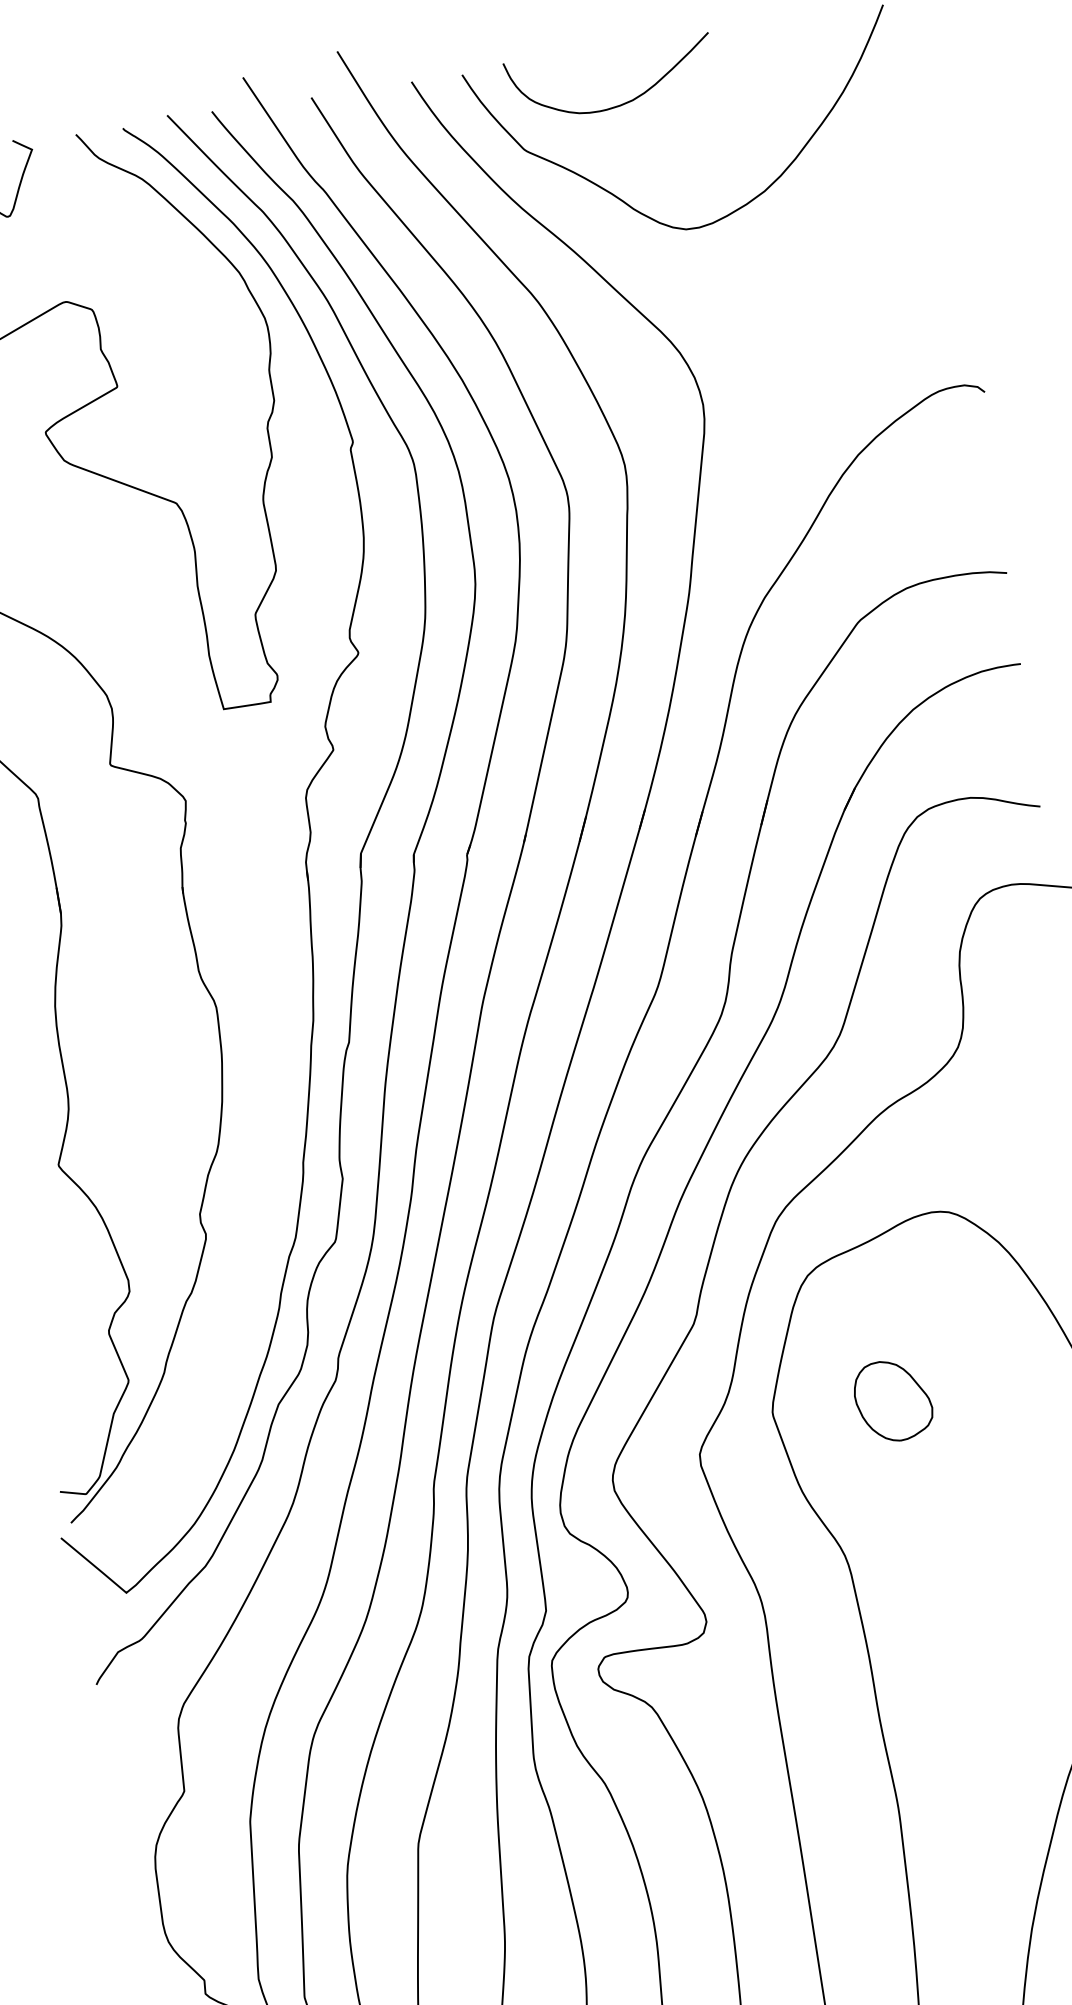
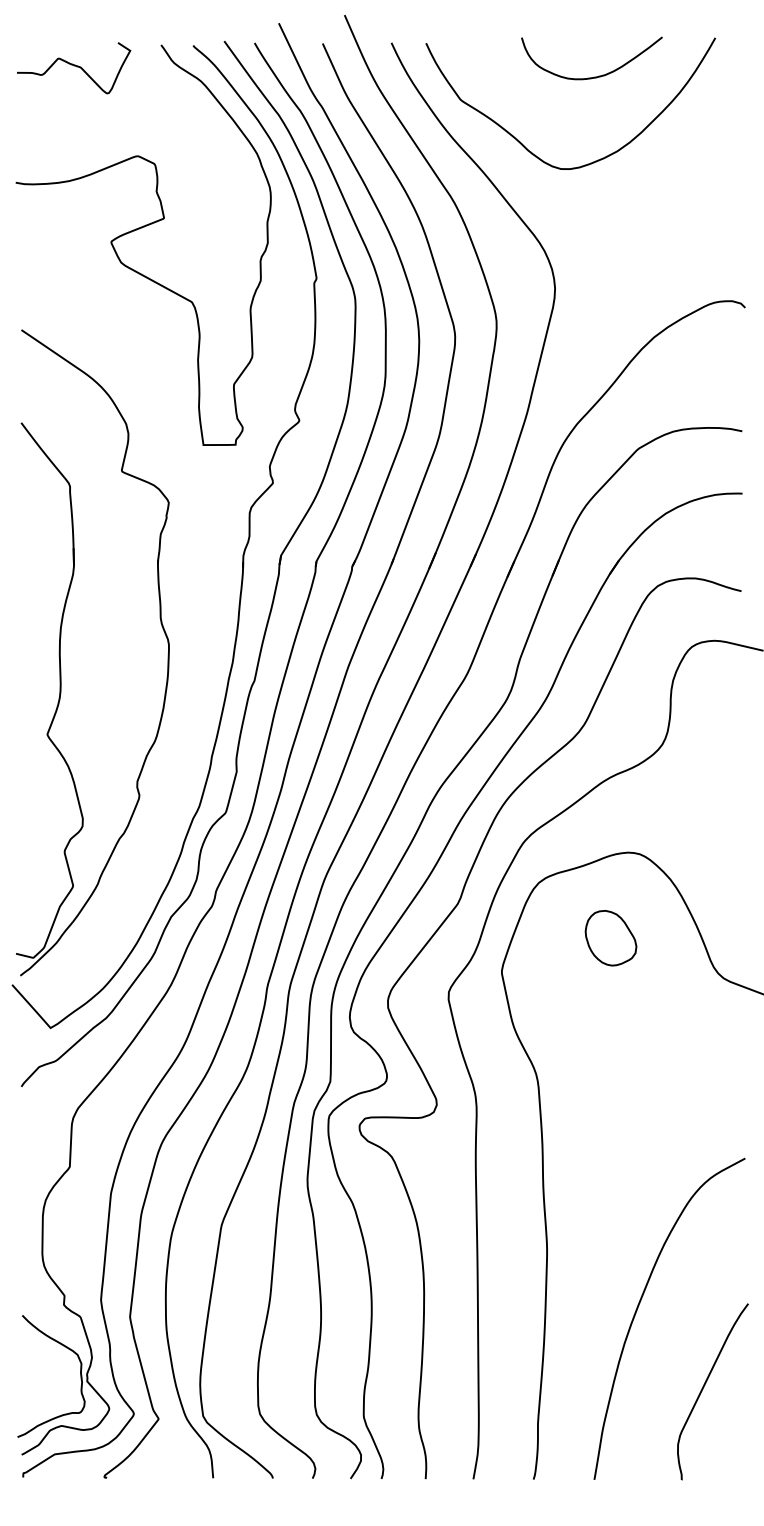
curve: (617, 104) -> (594, 76), moved
part: (892, 1401) -> (610, 938), moved

